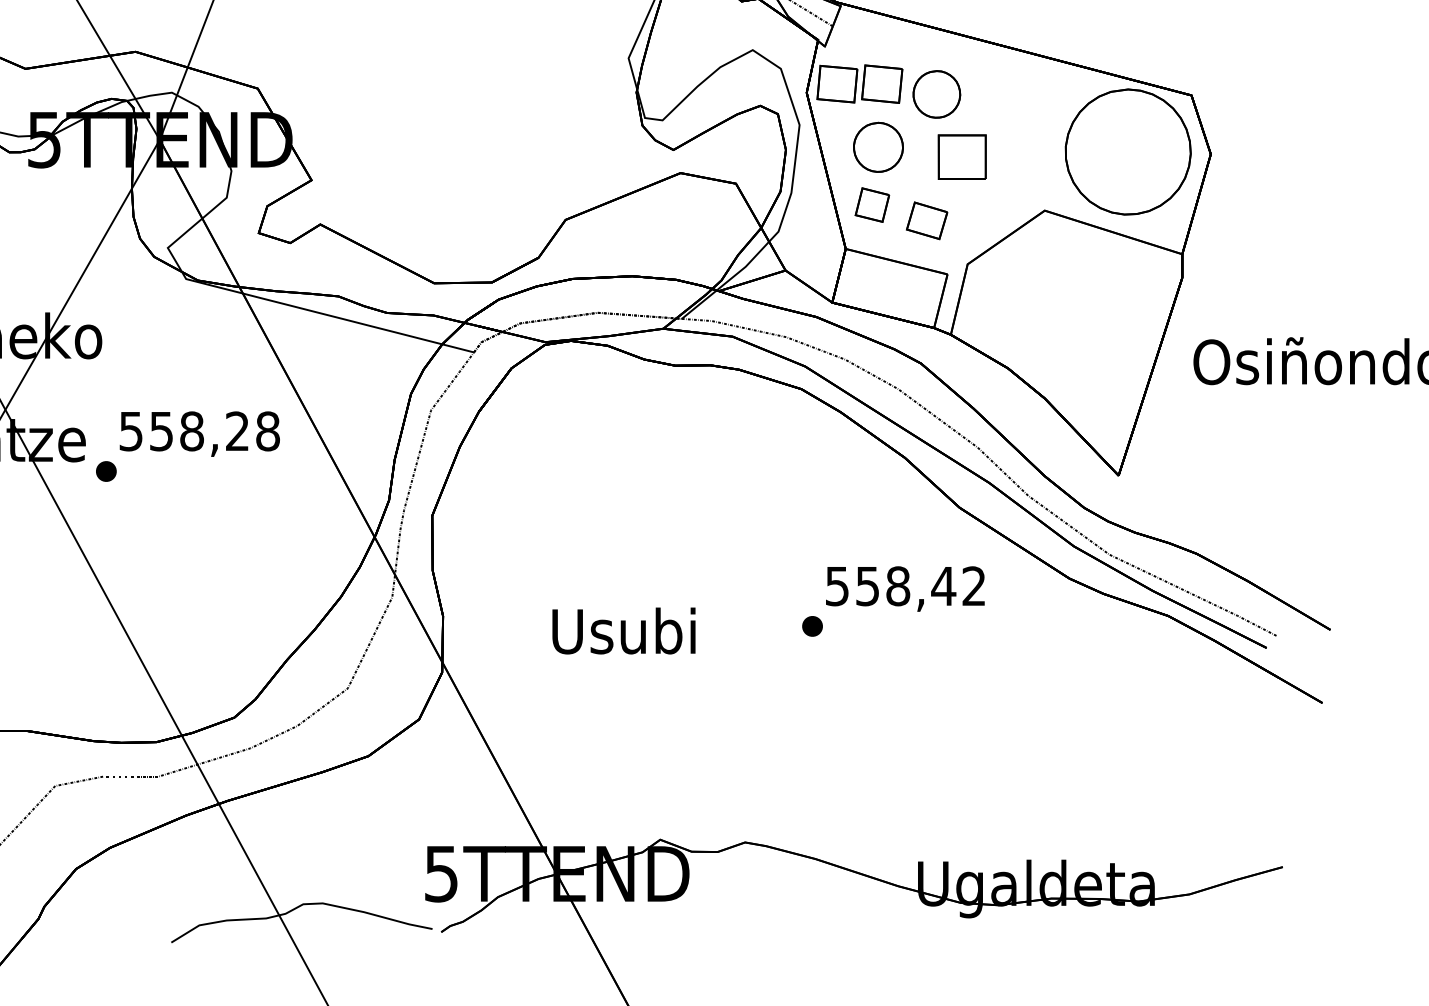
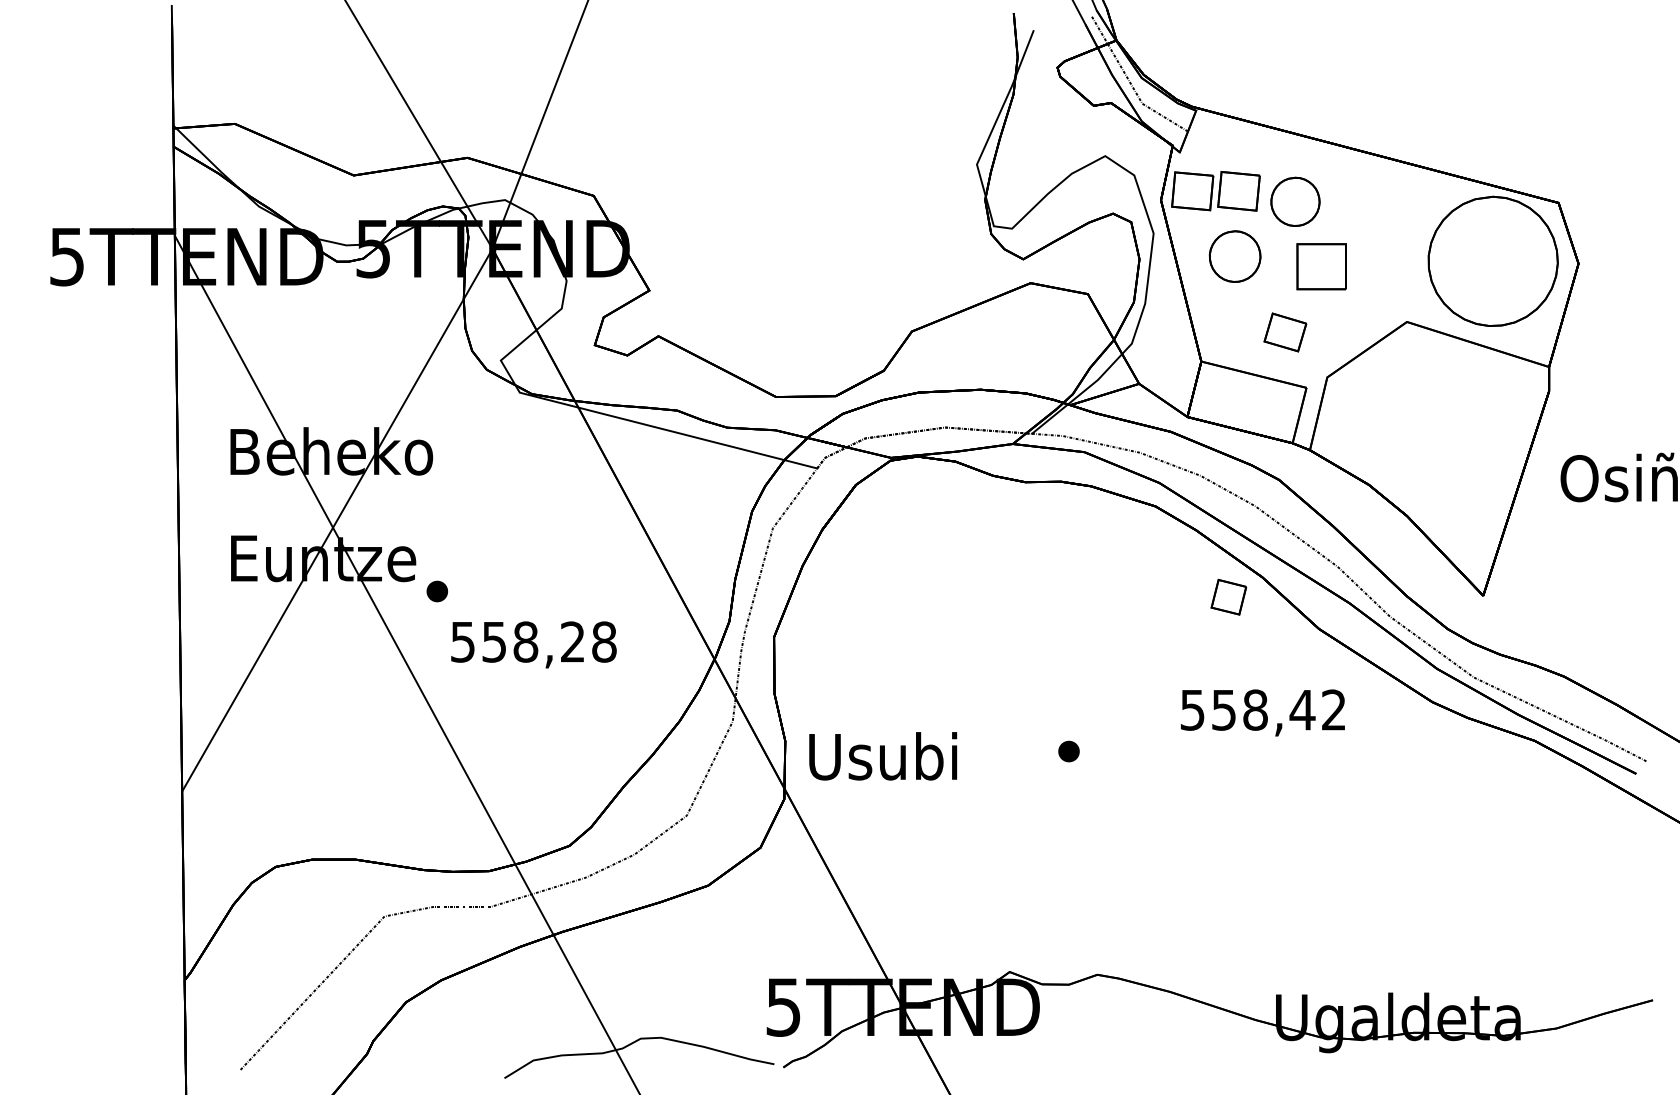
part: (872, 204) -> (1228, 596), moved
text: (199, 433) -> (533, 644), moved
part: (812, 626) -> (1068, 751), moved
text: (624, 631) -> (883, 756), moved

